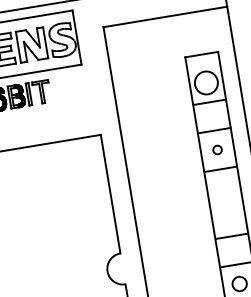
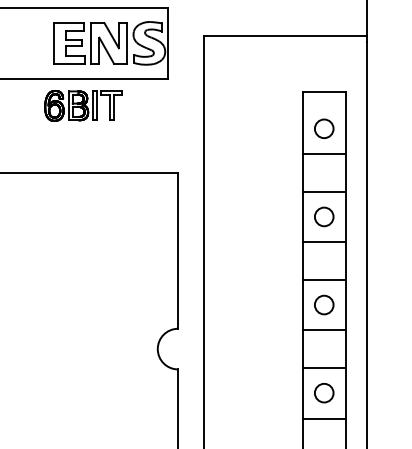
circle: (205, 82) -> (323, 128), size x0.62
circle: (217, 149) -> (324, 216), size x1.67
line: (225, 197) -> (324, 279), added
circle: (228, 216) -> (324, 304), added

